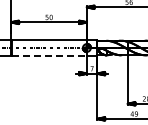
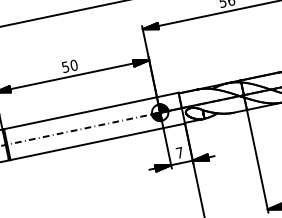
line: (50, 55) -> (88, 143), dashed -> solid

